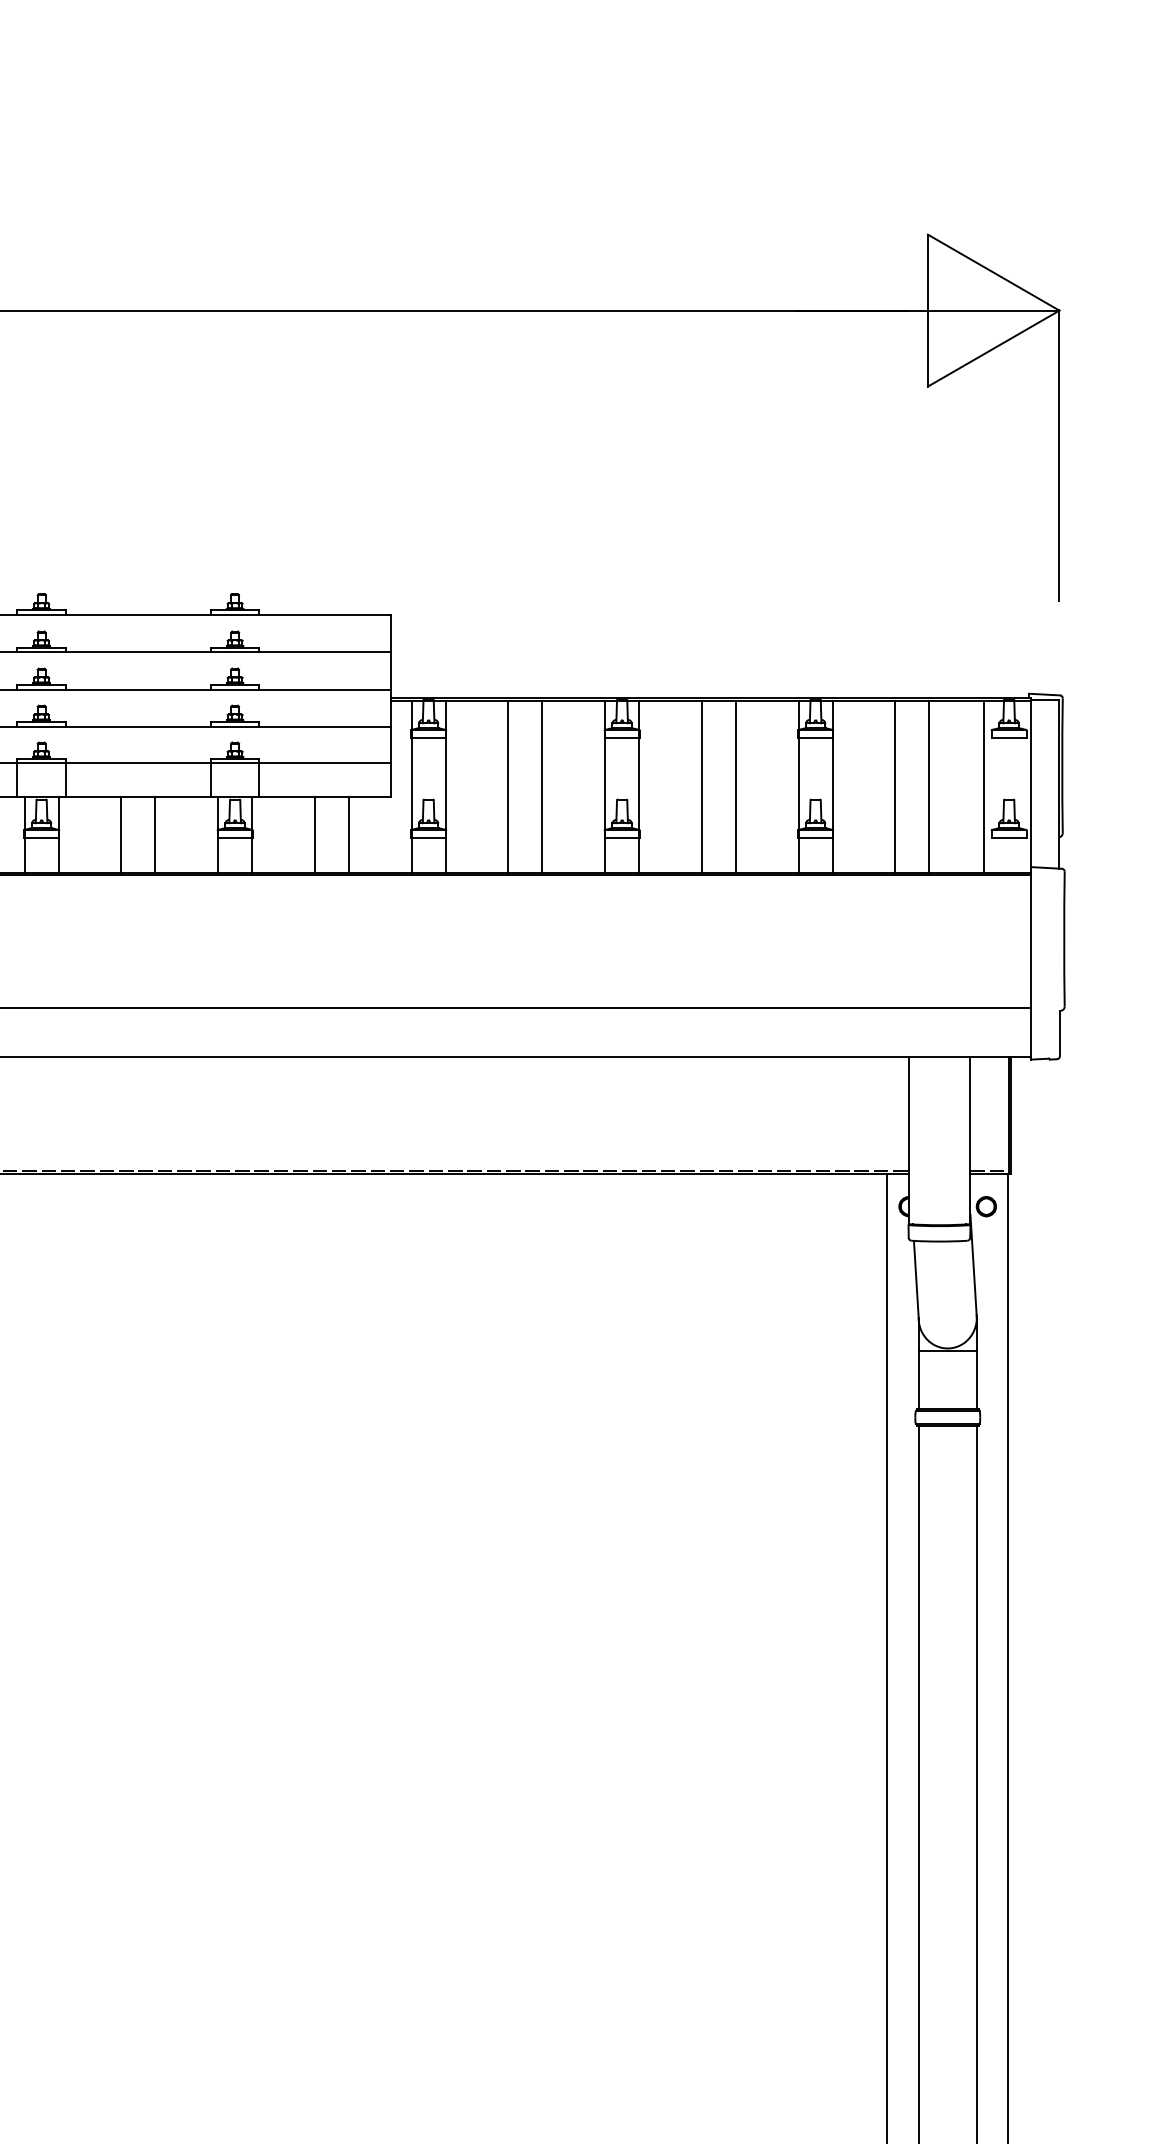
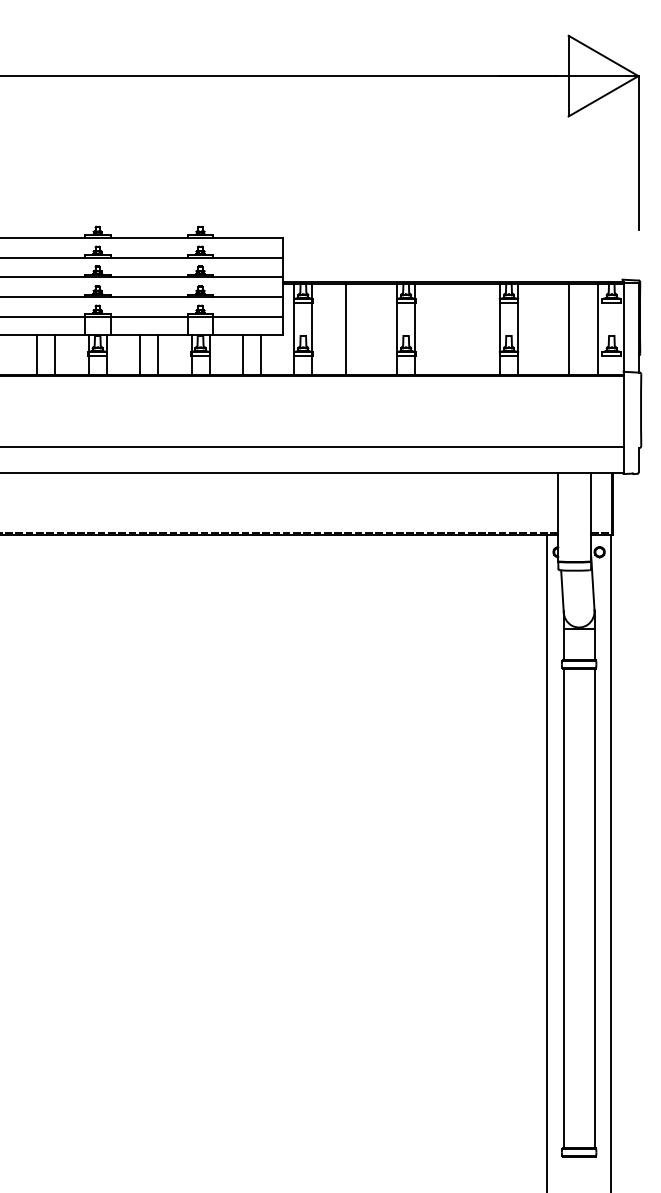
line: (541, 785) -> (363, 328), removed
line: (701, 785) -> (448, 328), removed
line: (735, 785) -> (466, 328), removed
line: (895, 785) -> (551, 328), removed

